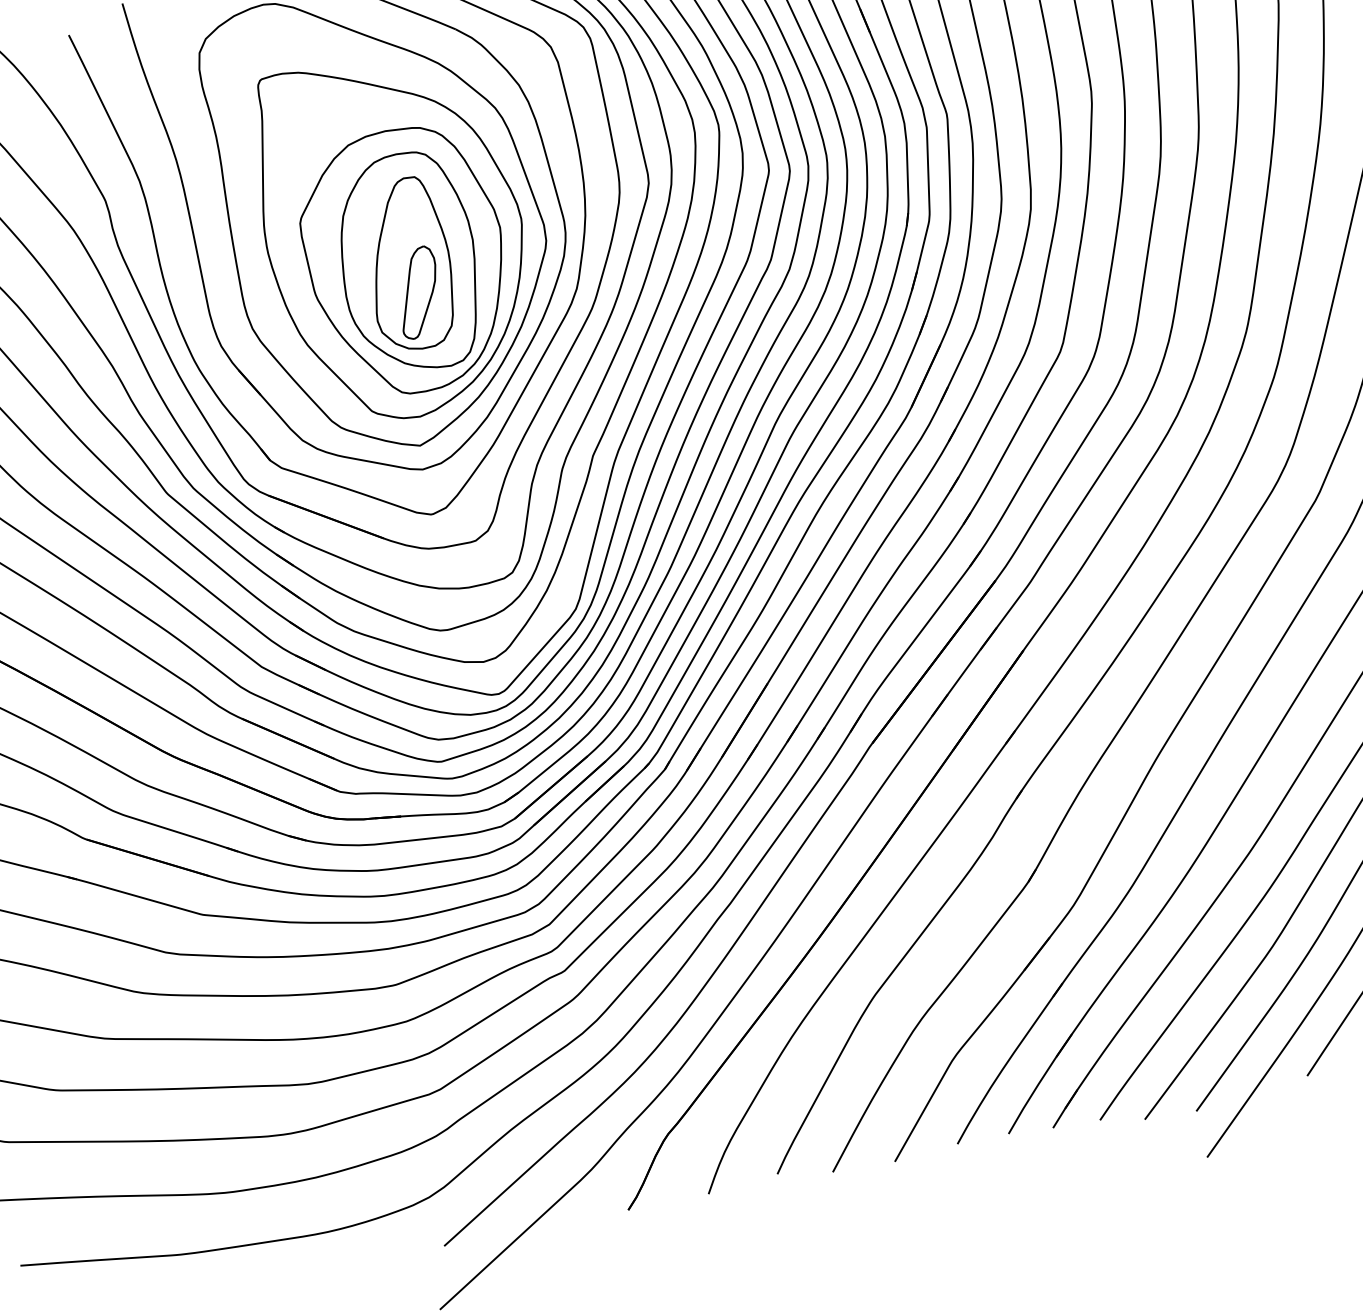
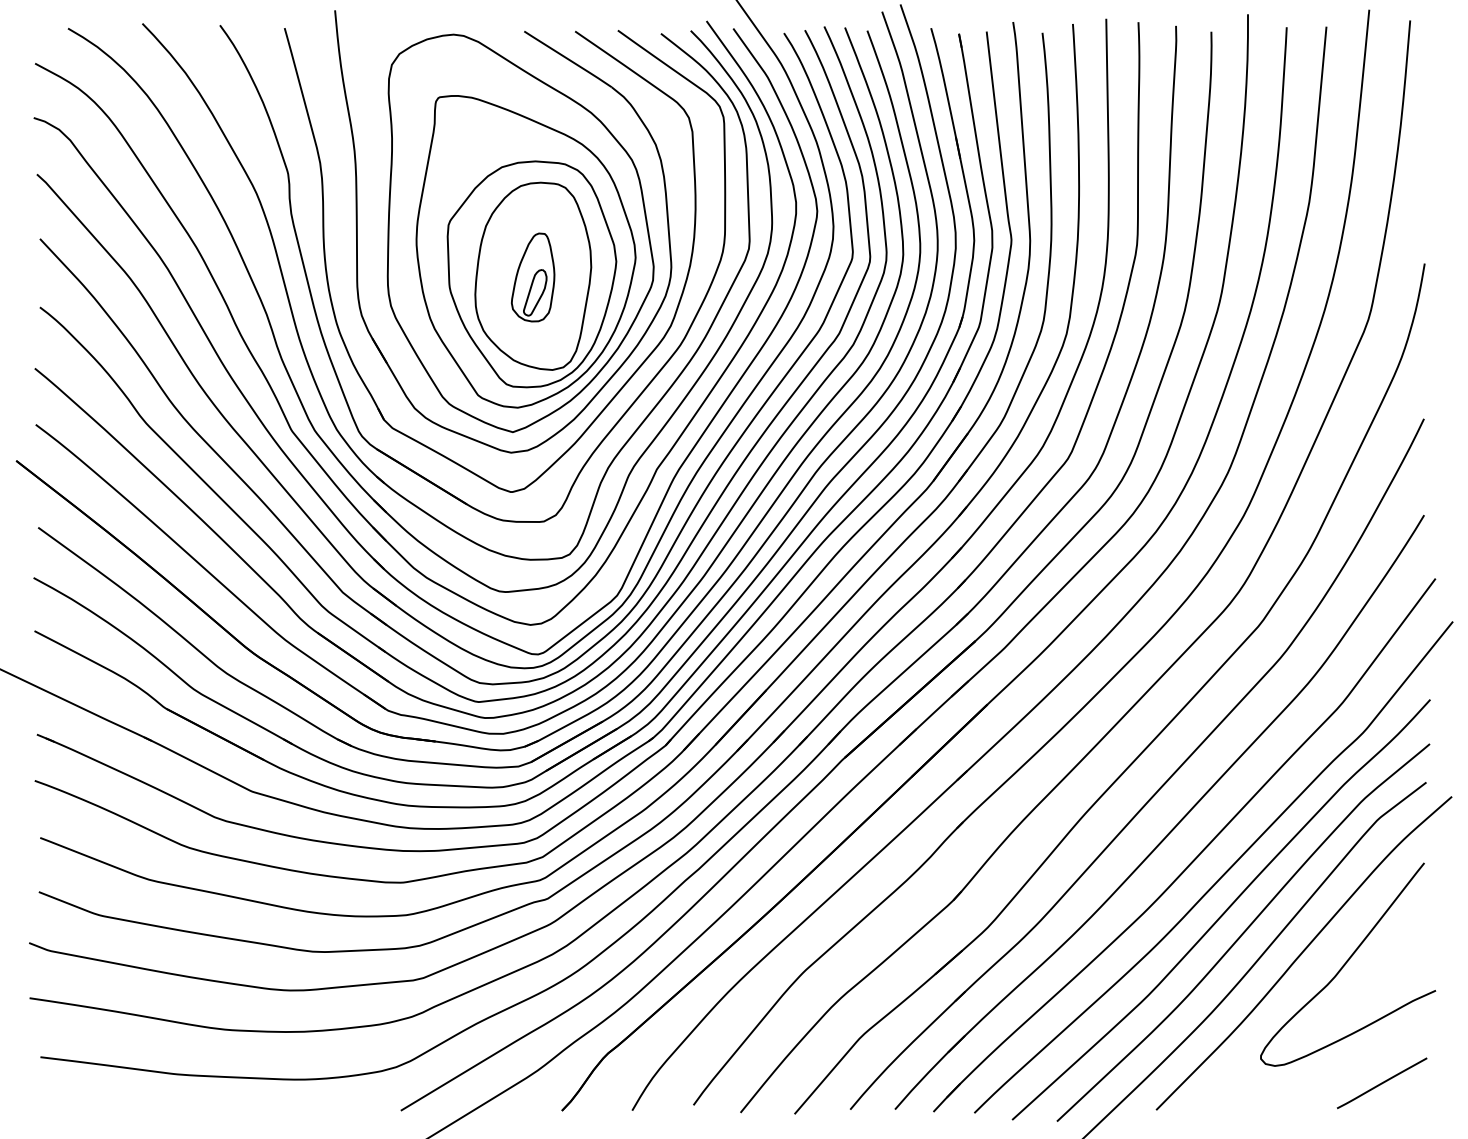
part: (407, 264) -> (532, 277), size x0.6

